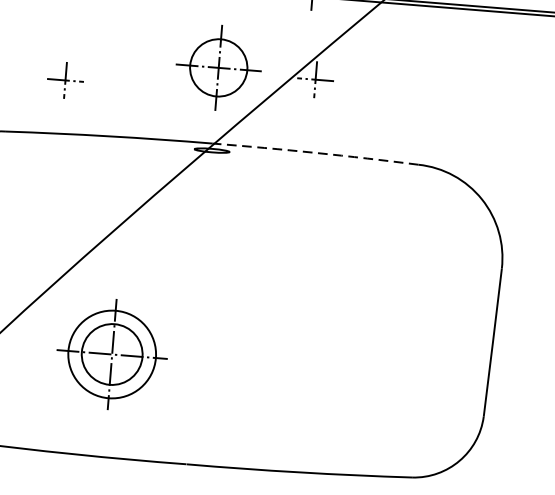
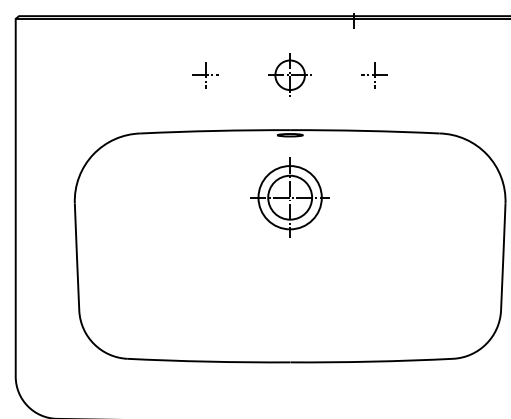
part: (217, 66) -> (289, 74), size x0.71
part: (65, 80) -> (205, 75), moved
part: (315, 80) -> (374, 75), moved
arc: (315, 152) -> (364, 130), dashed -> solid
part: (111, 354) -> (289, 197), moved

